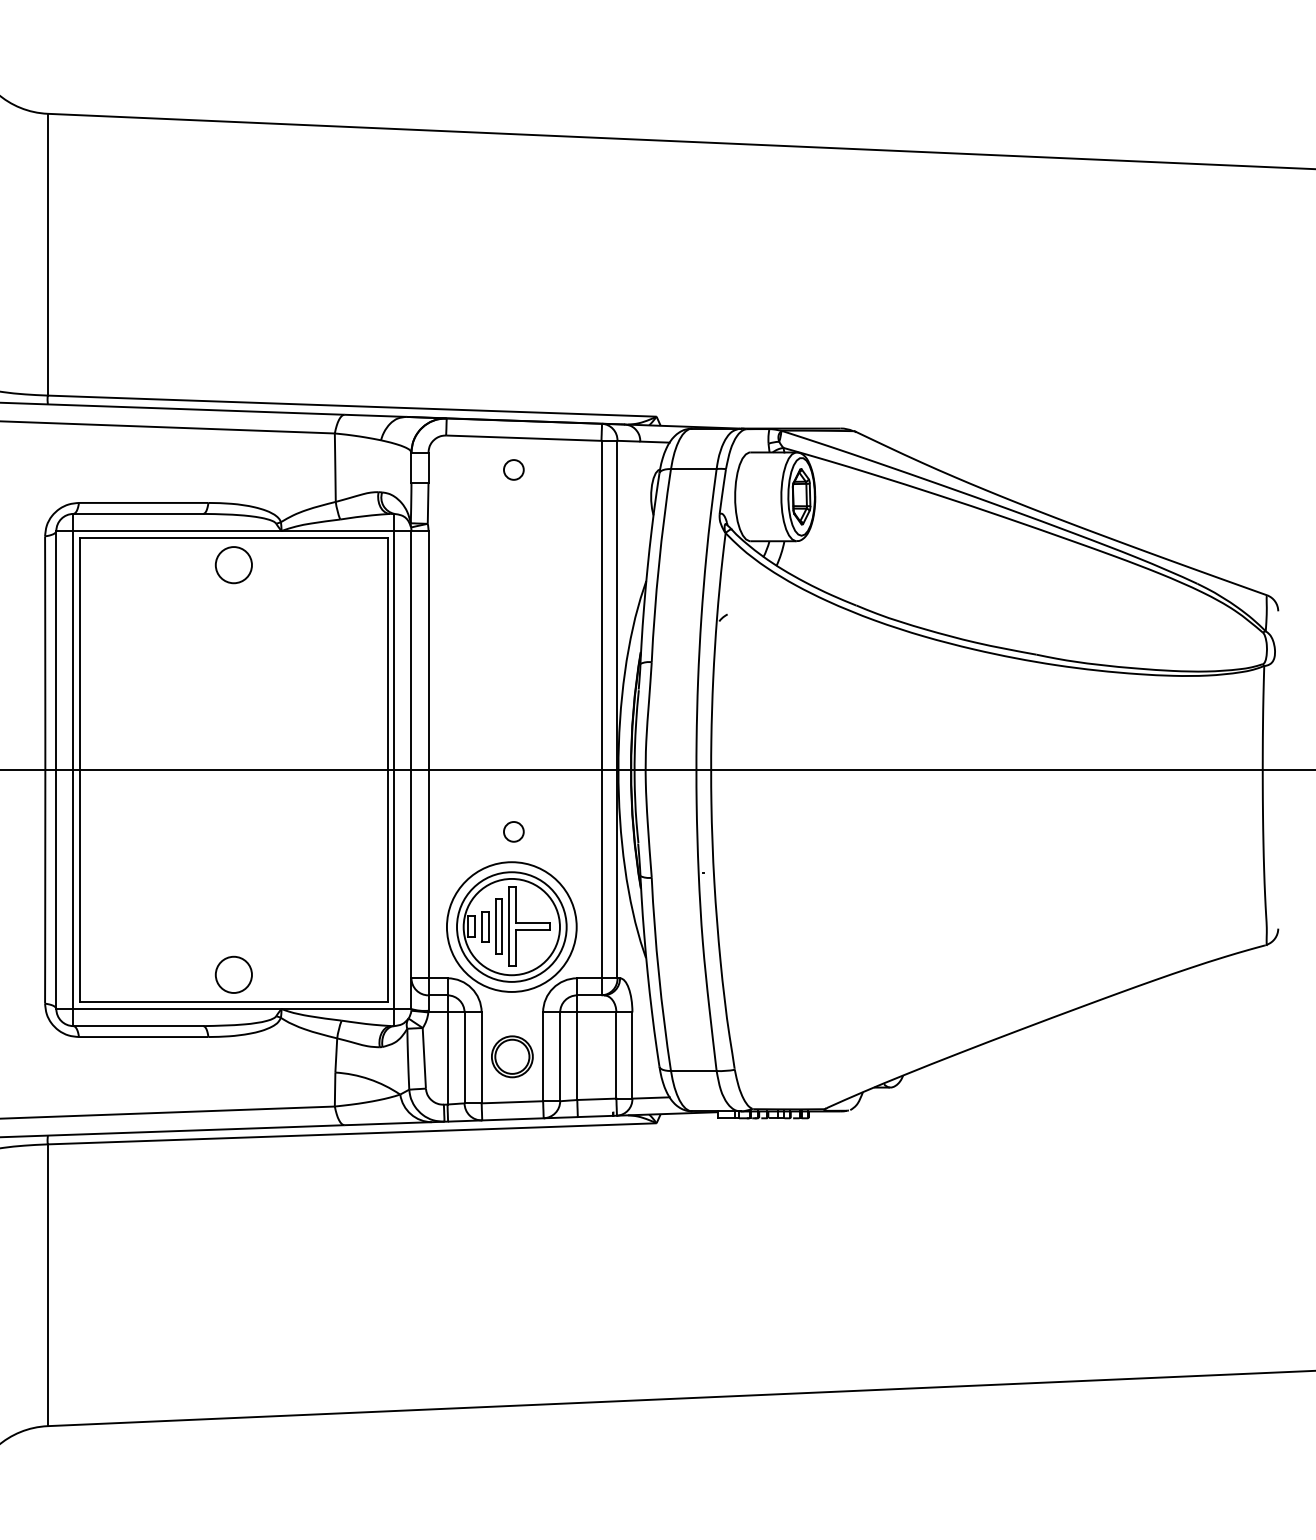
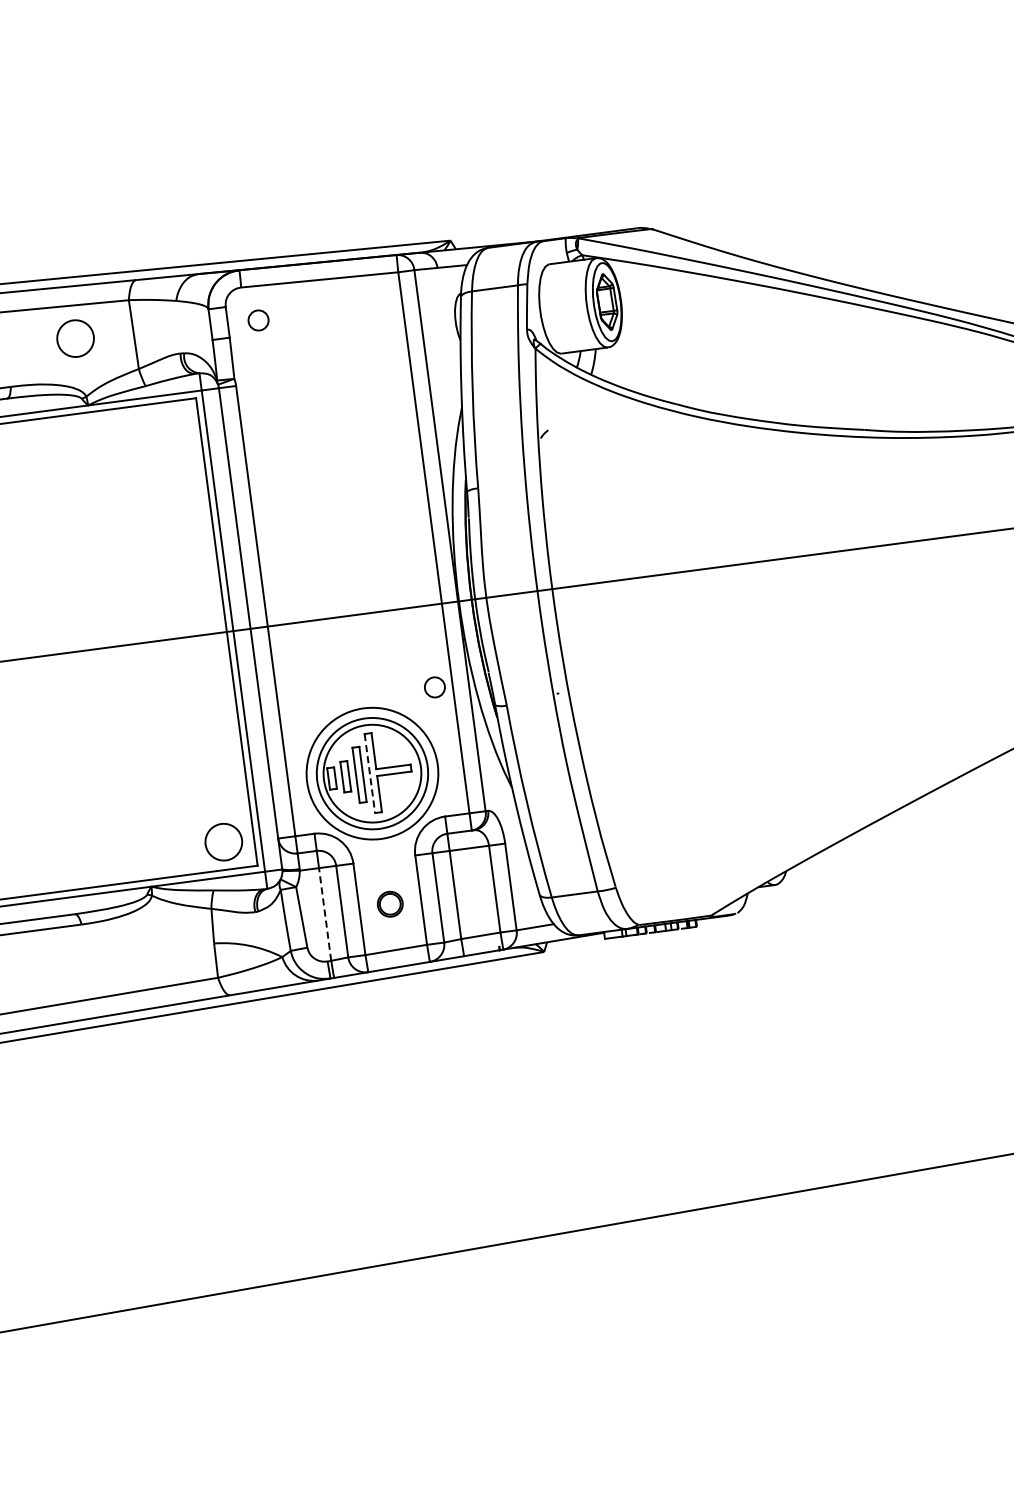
circle: (513, 469) -> (258, 320), moved
circle: (233, 565) -> (75, 339), moved
circle: (513, 831) -> (434, 687), moved
line: (509, 927) -> (370, 774), solid -> dashed
circle: (233, 974) -> (223, 841), moved
part: (512, 1056) -> (390, 903), size x0.6
line: (447, 1058) -> (325, 914), solid -> dashed

